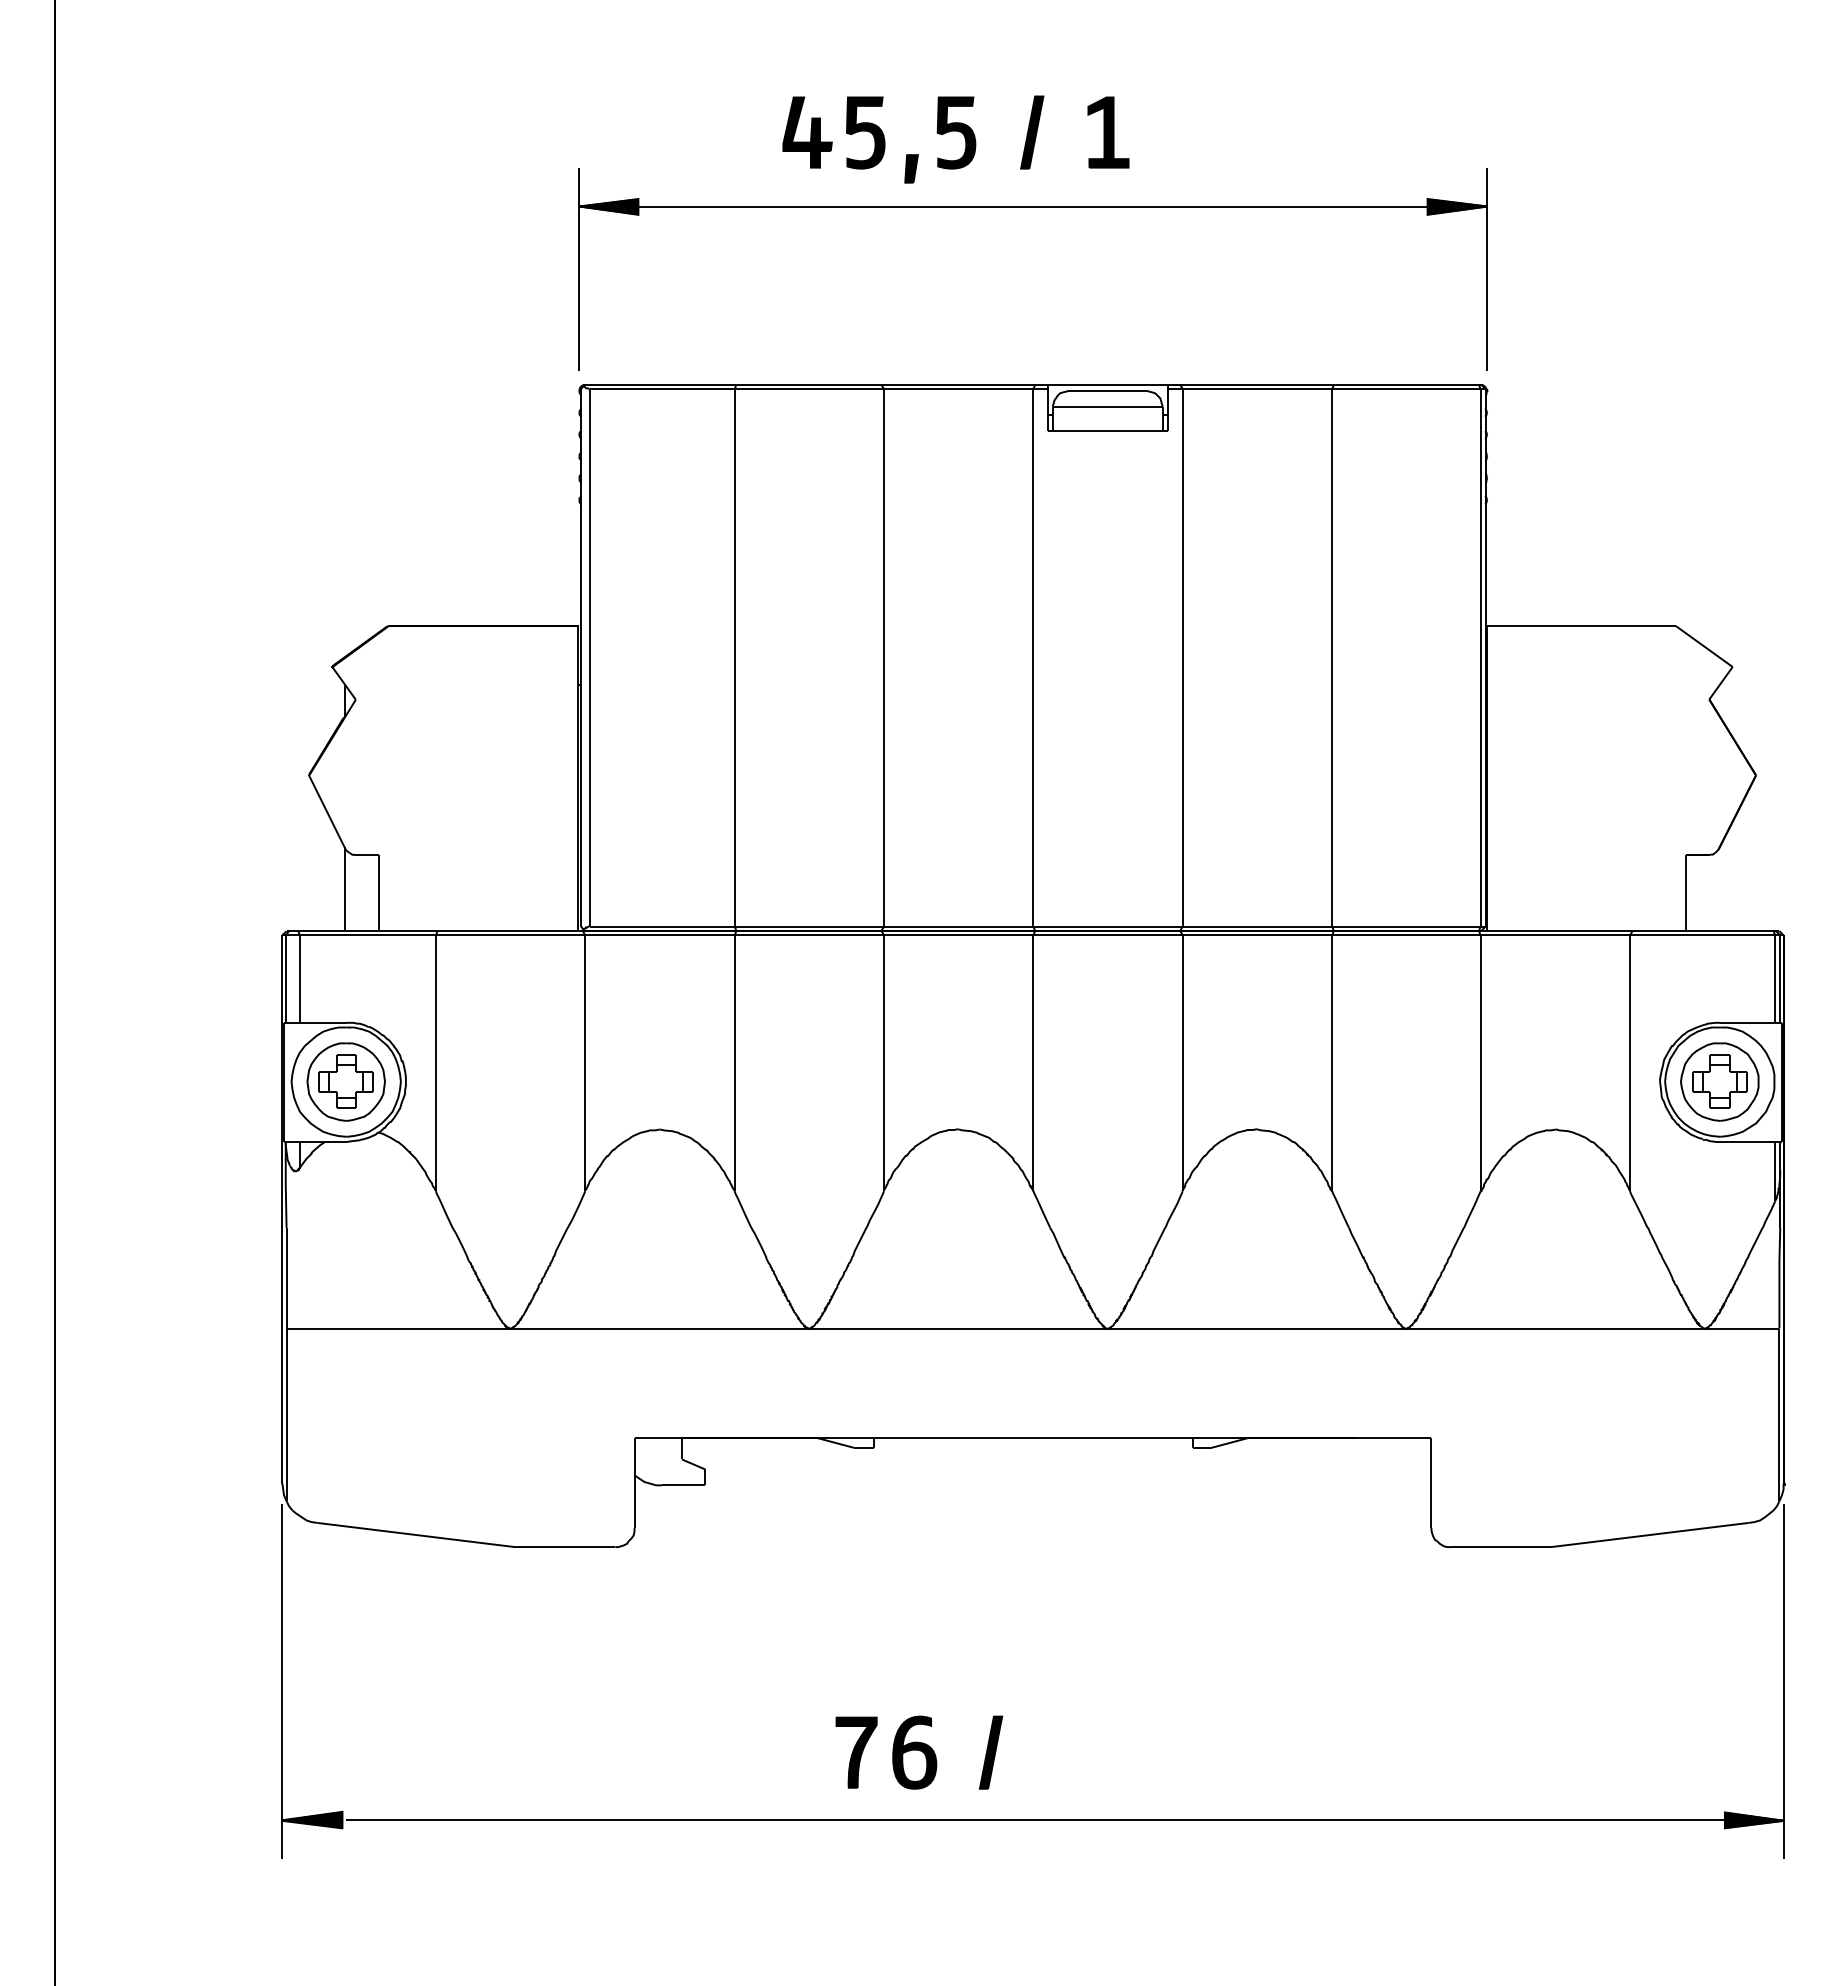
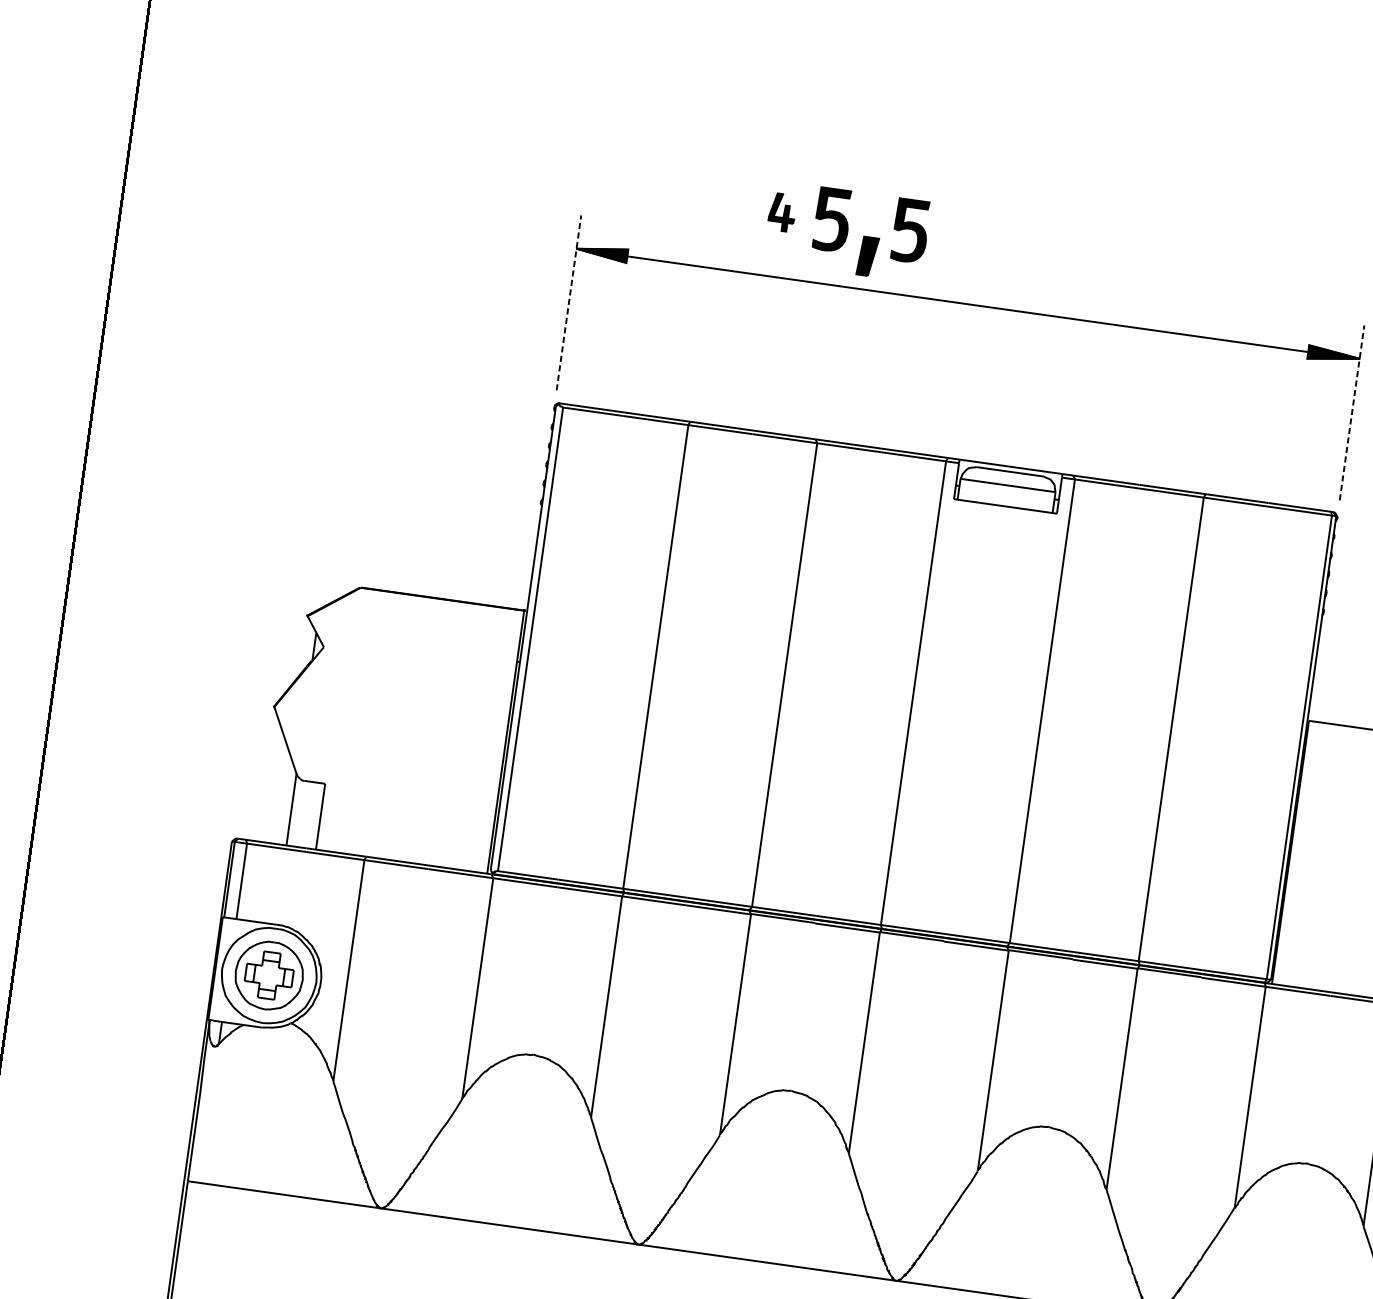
part: (807, 132) -> (782, 212), size x0.6
part: (1032, 132) -> (976, 239), removed
part: (1108, 132) -> (1041, 249), removed
part: (911, 168) -> (867, 256), size x1.6
line: (579, 268) -> (569, 302), solid -> dashed
line: (1487, 268) -> (1352, 412), solid -> dashed

